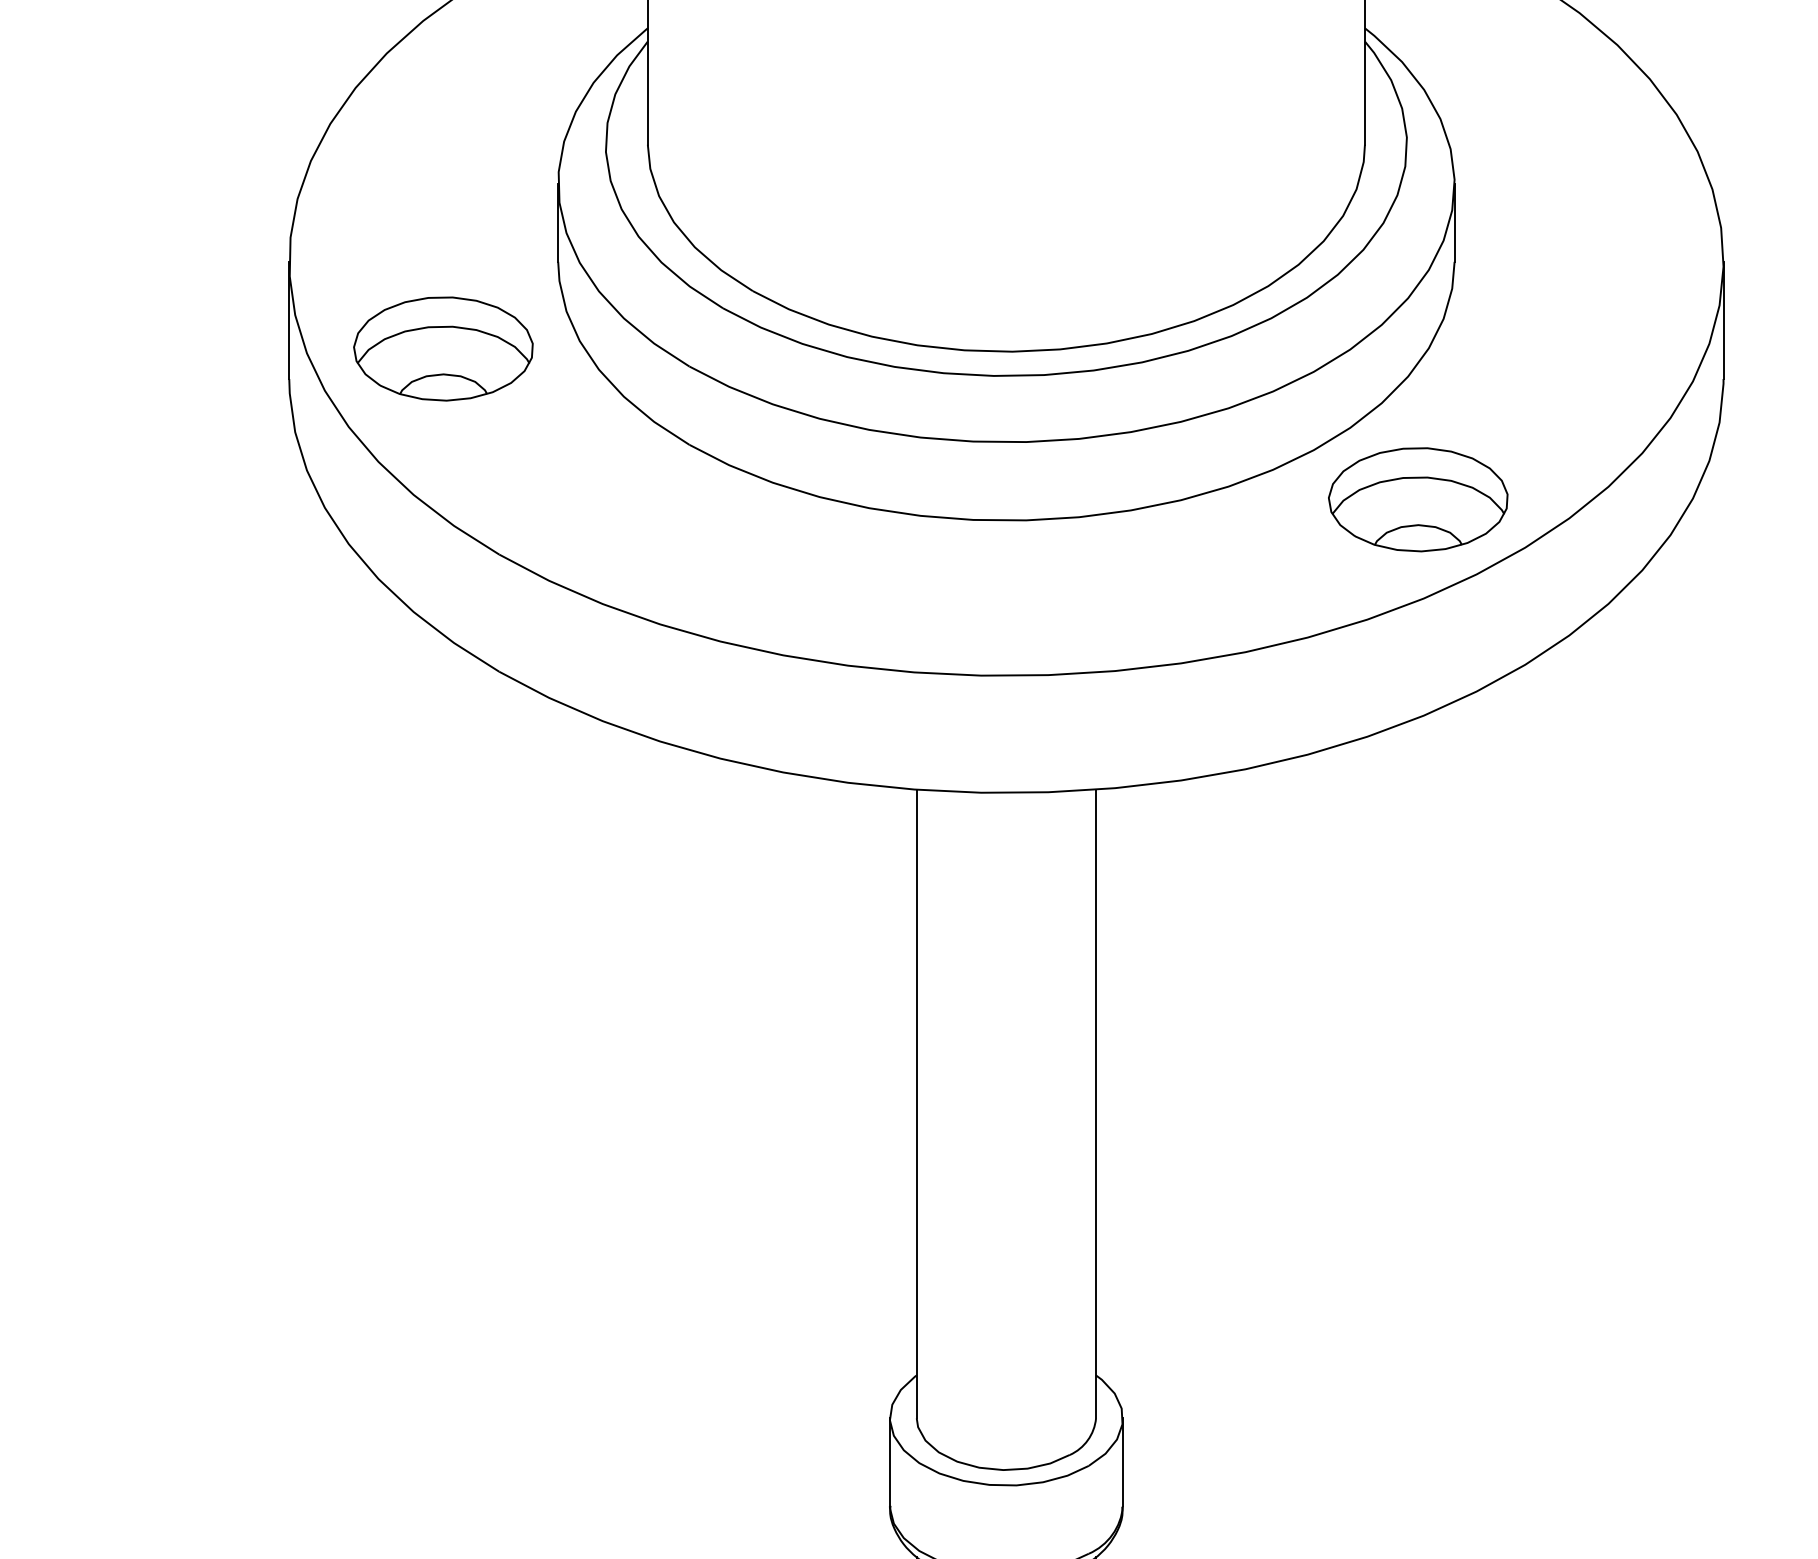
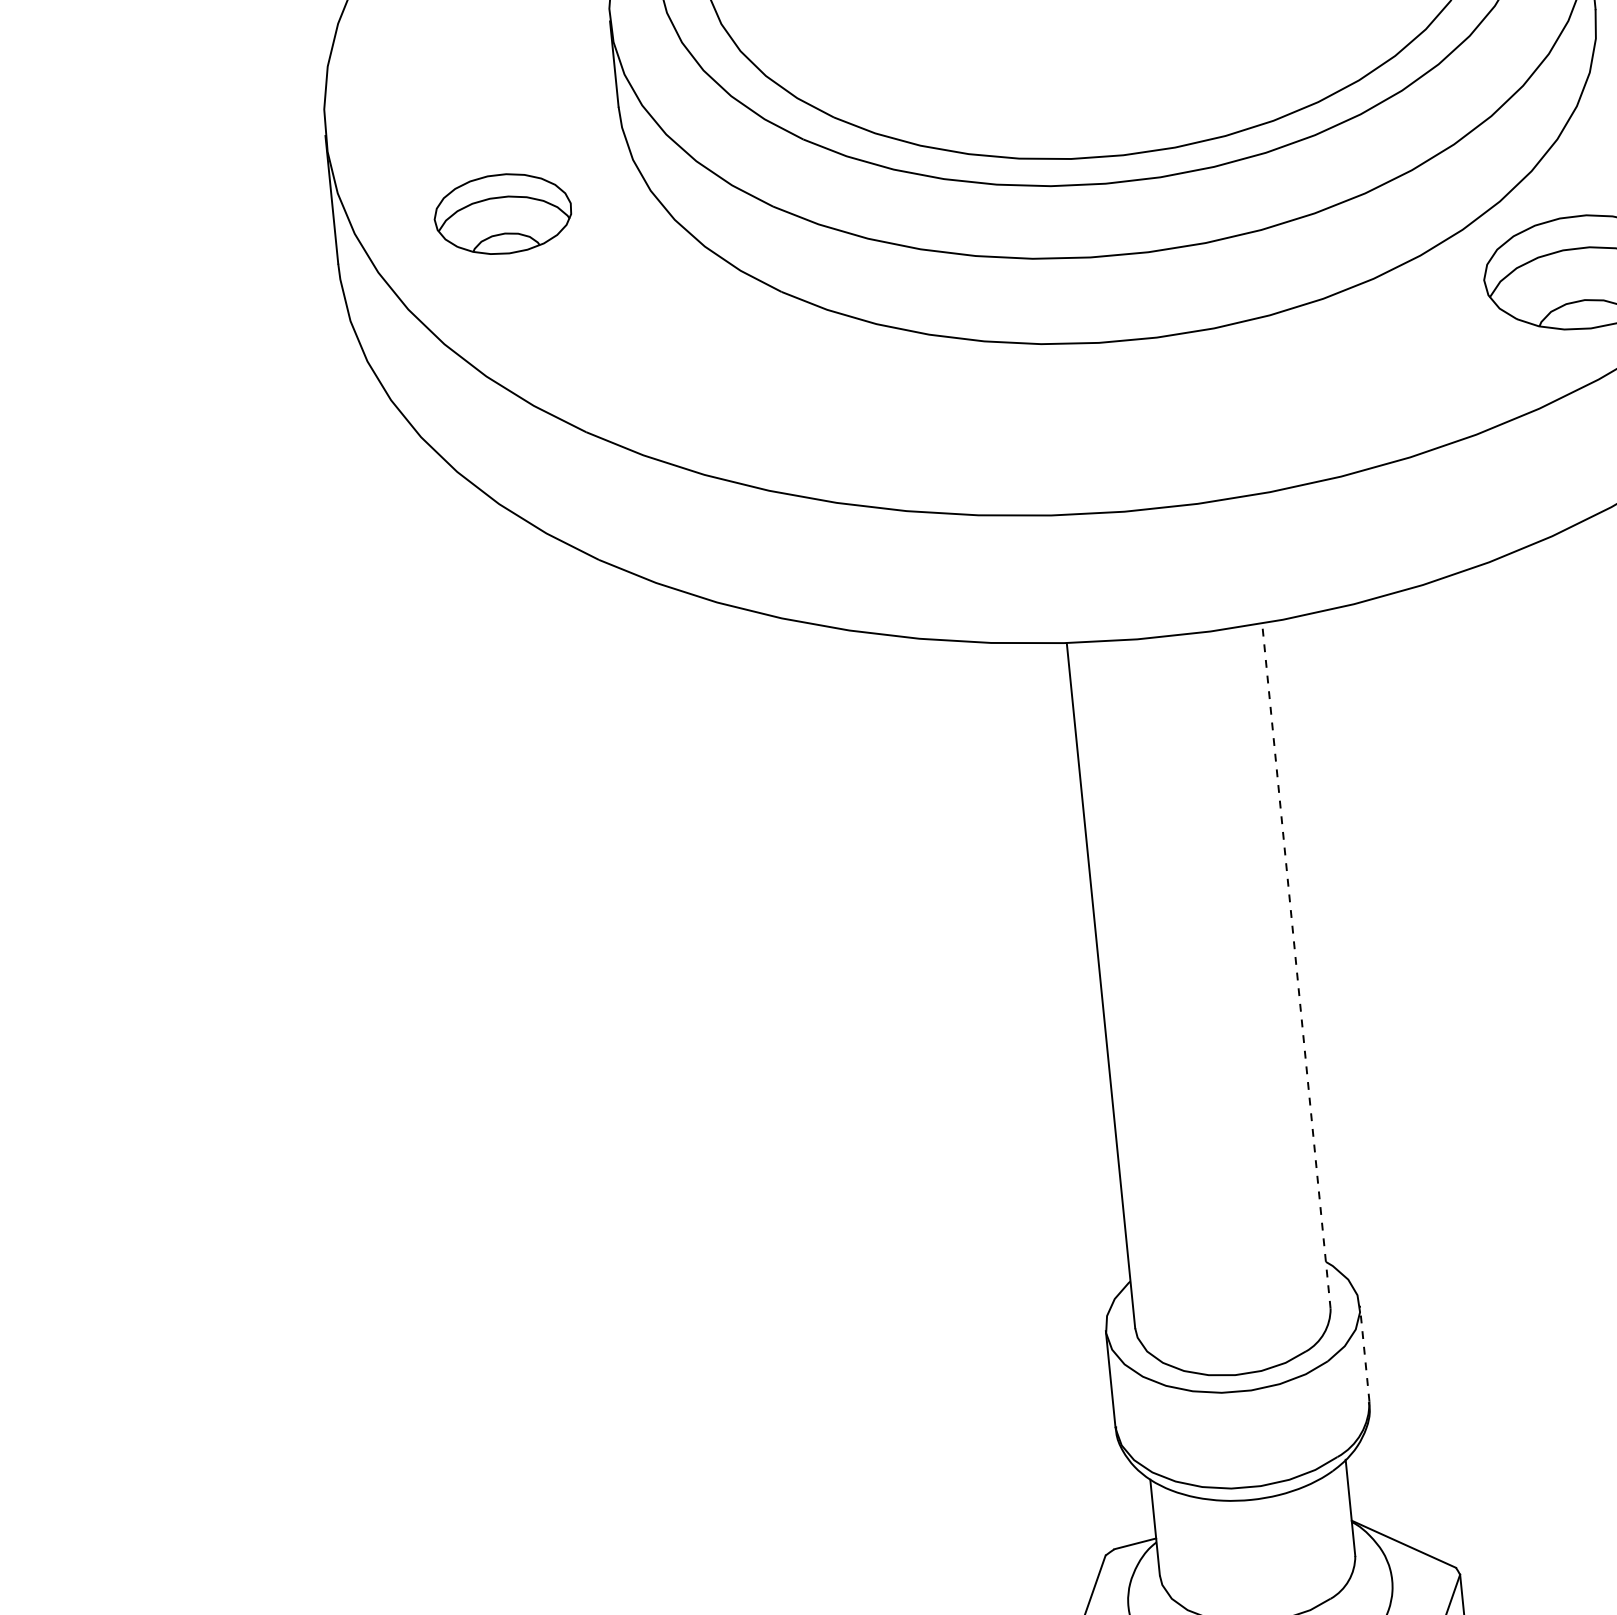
part: (443, 348) -> (503, 213), size x0.7
line: (1096, 1103) -> (1296, 965), solid -> dashed
line: (1122, 1462) -> (1364, 1353), solid -> dashed

